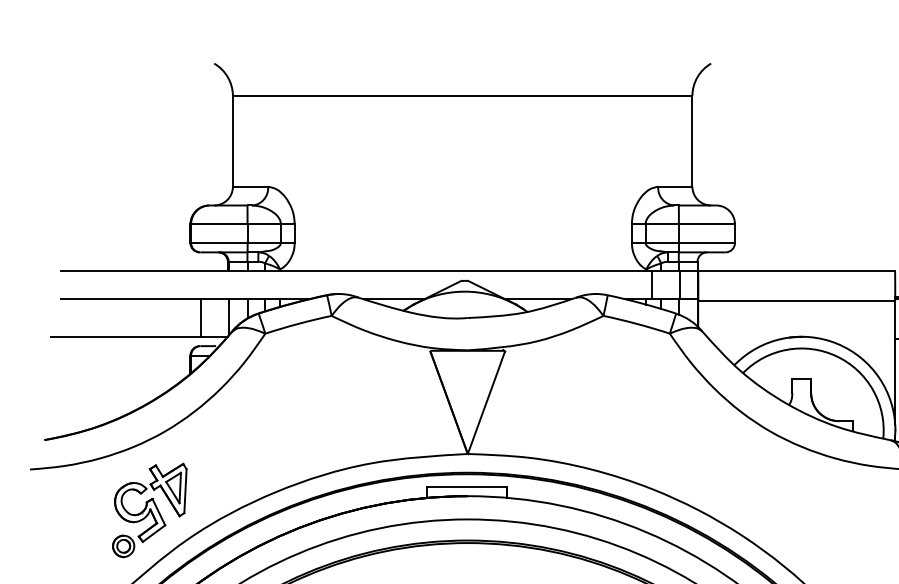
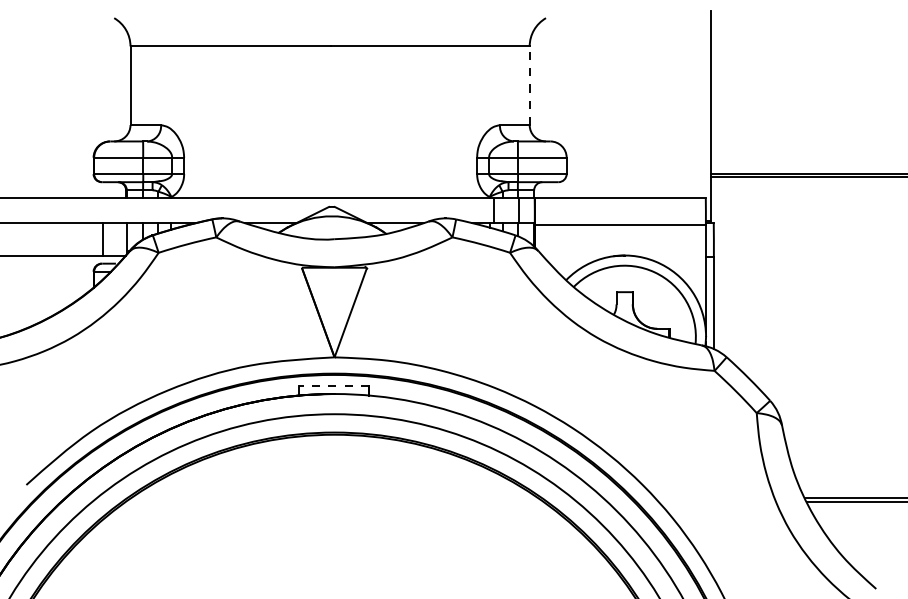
line: (692, 141) -> (529, 85), solid -> dashed
line: (466, 486) -> (333, 385), solid -> dashed
part: (150, 510) -> (58, 406), removed

